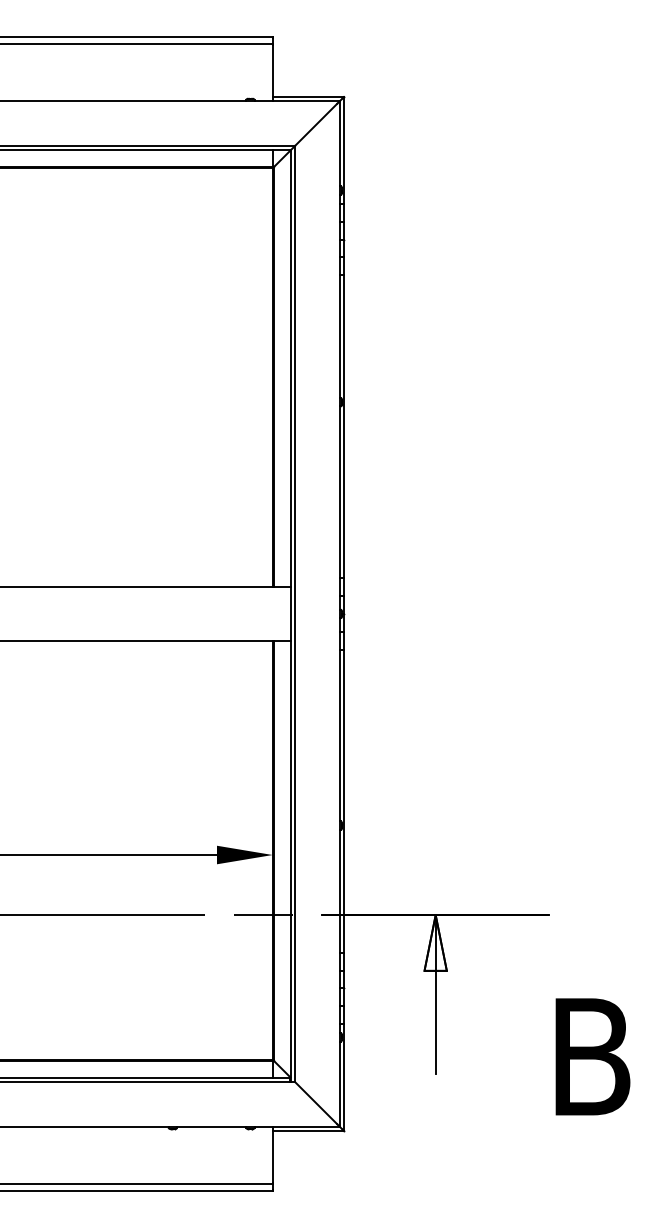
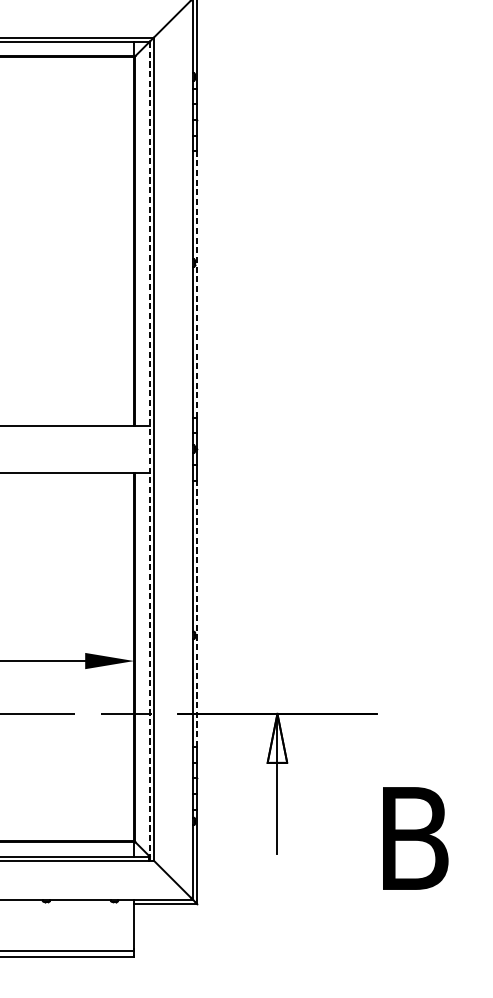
line: (344, 426) -> (197, 284), solid -> dashed
line: (290, 616) -> (149, 451), solid -> dashed
line: (344, 801) -> (197, 614), solid -> dashed

